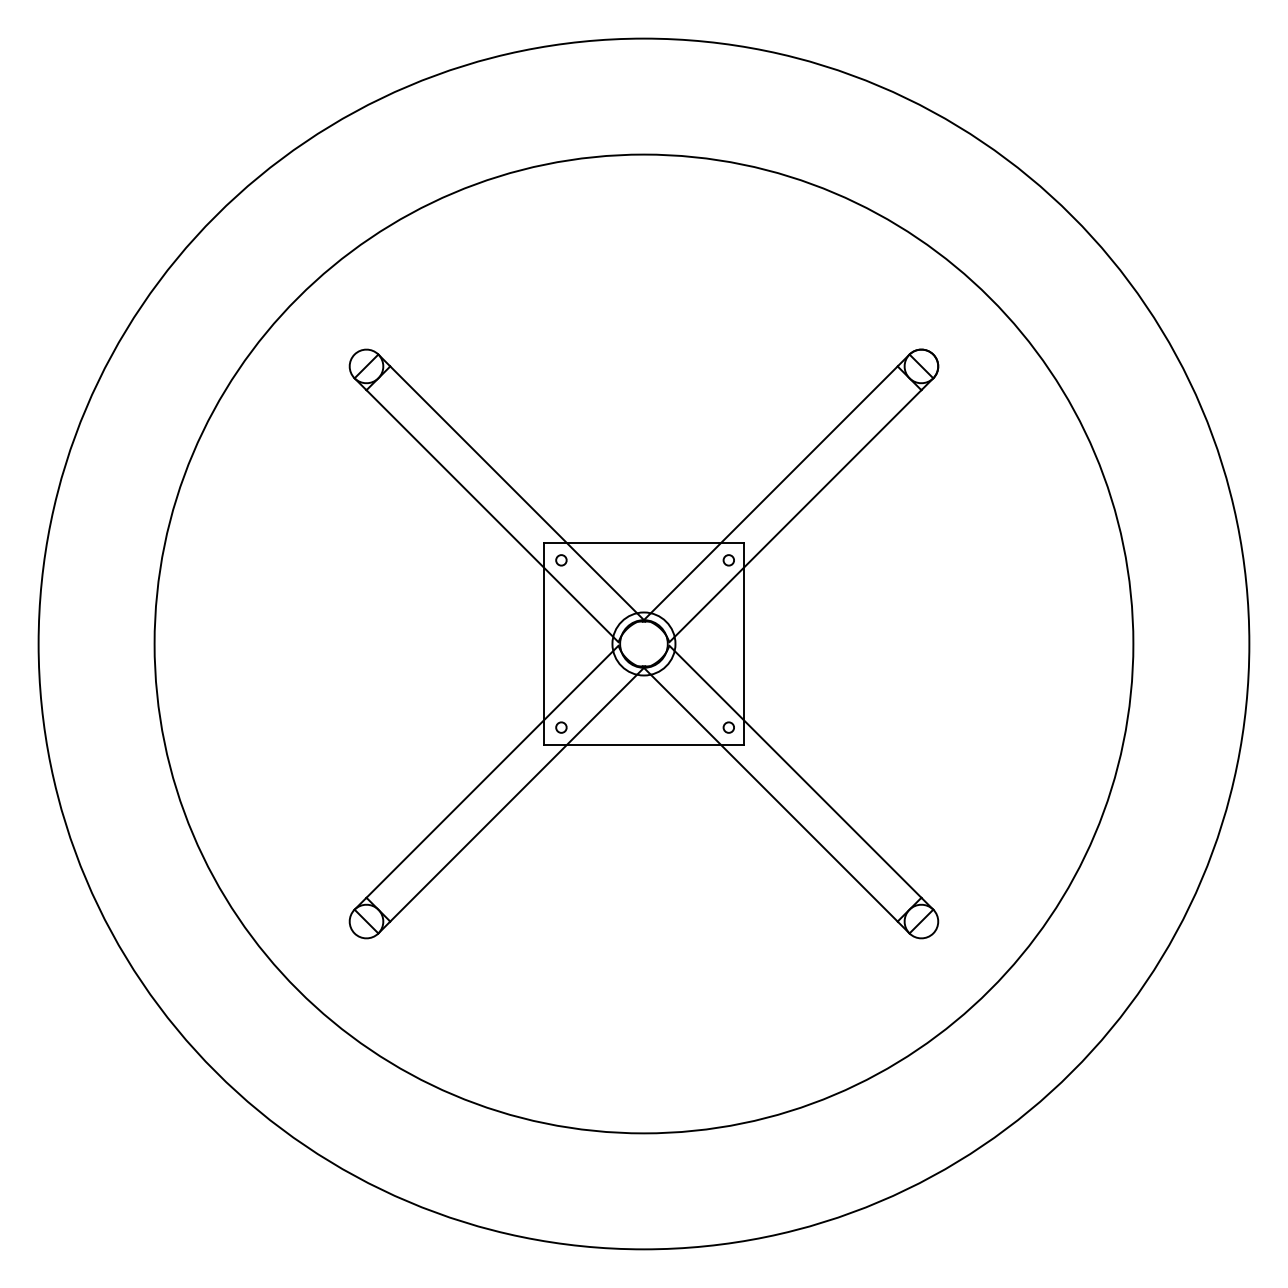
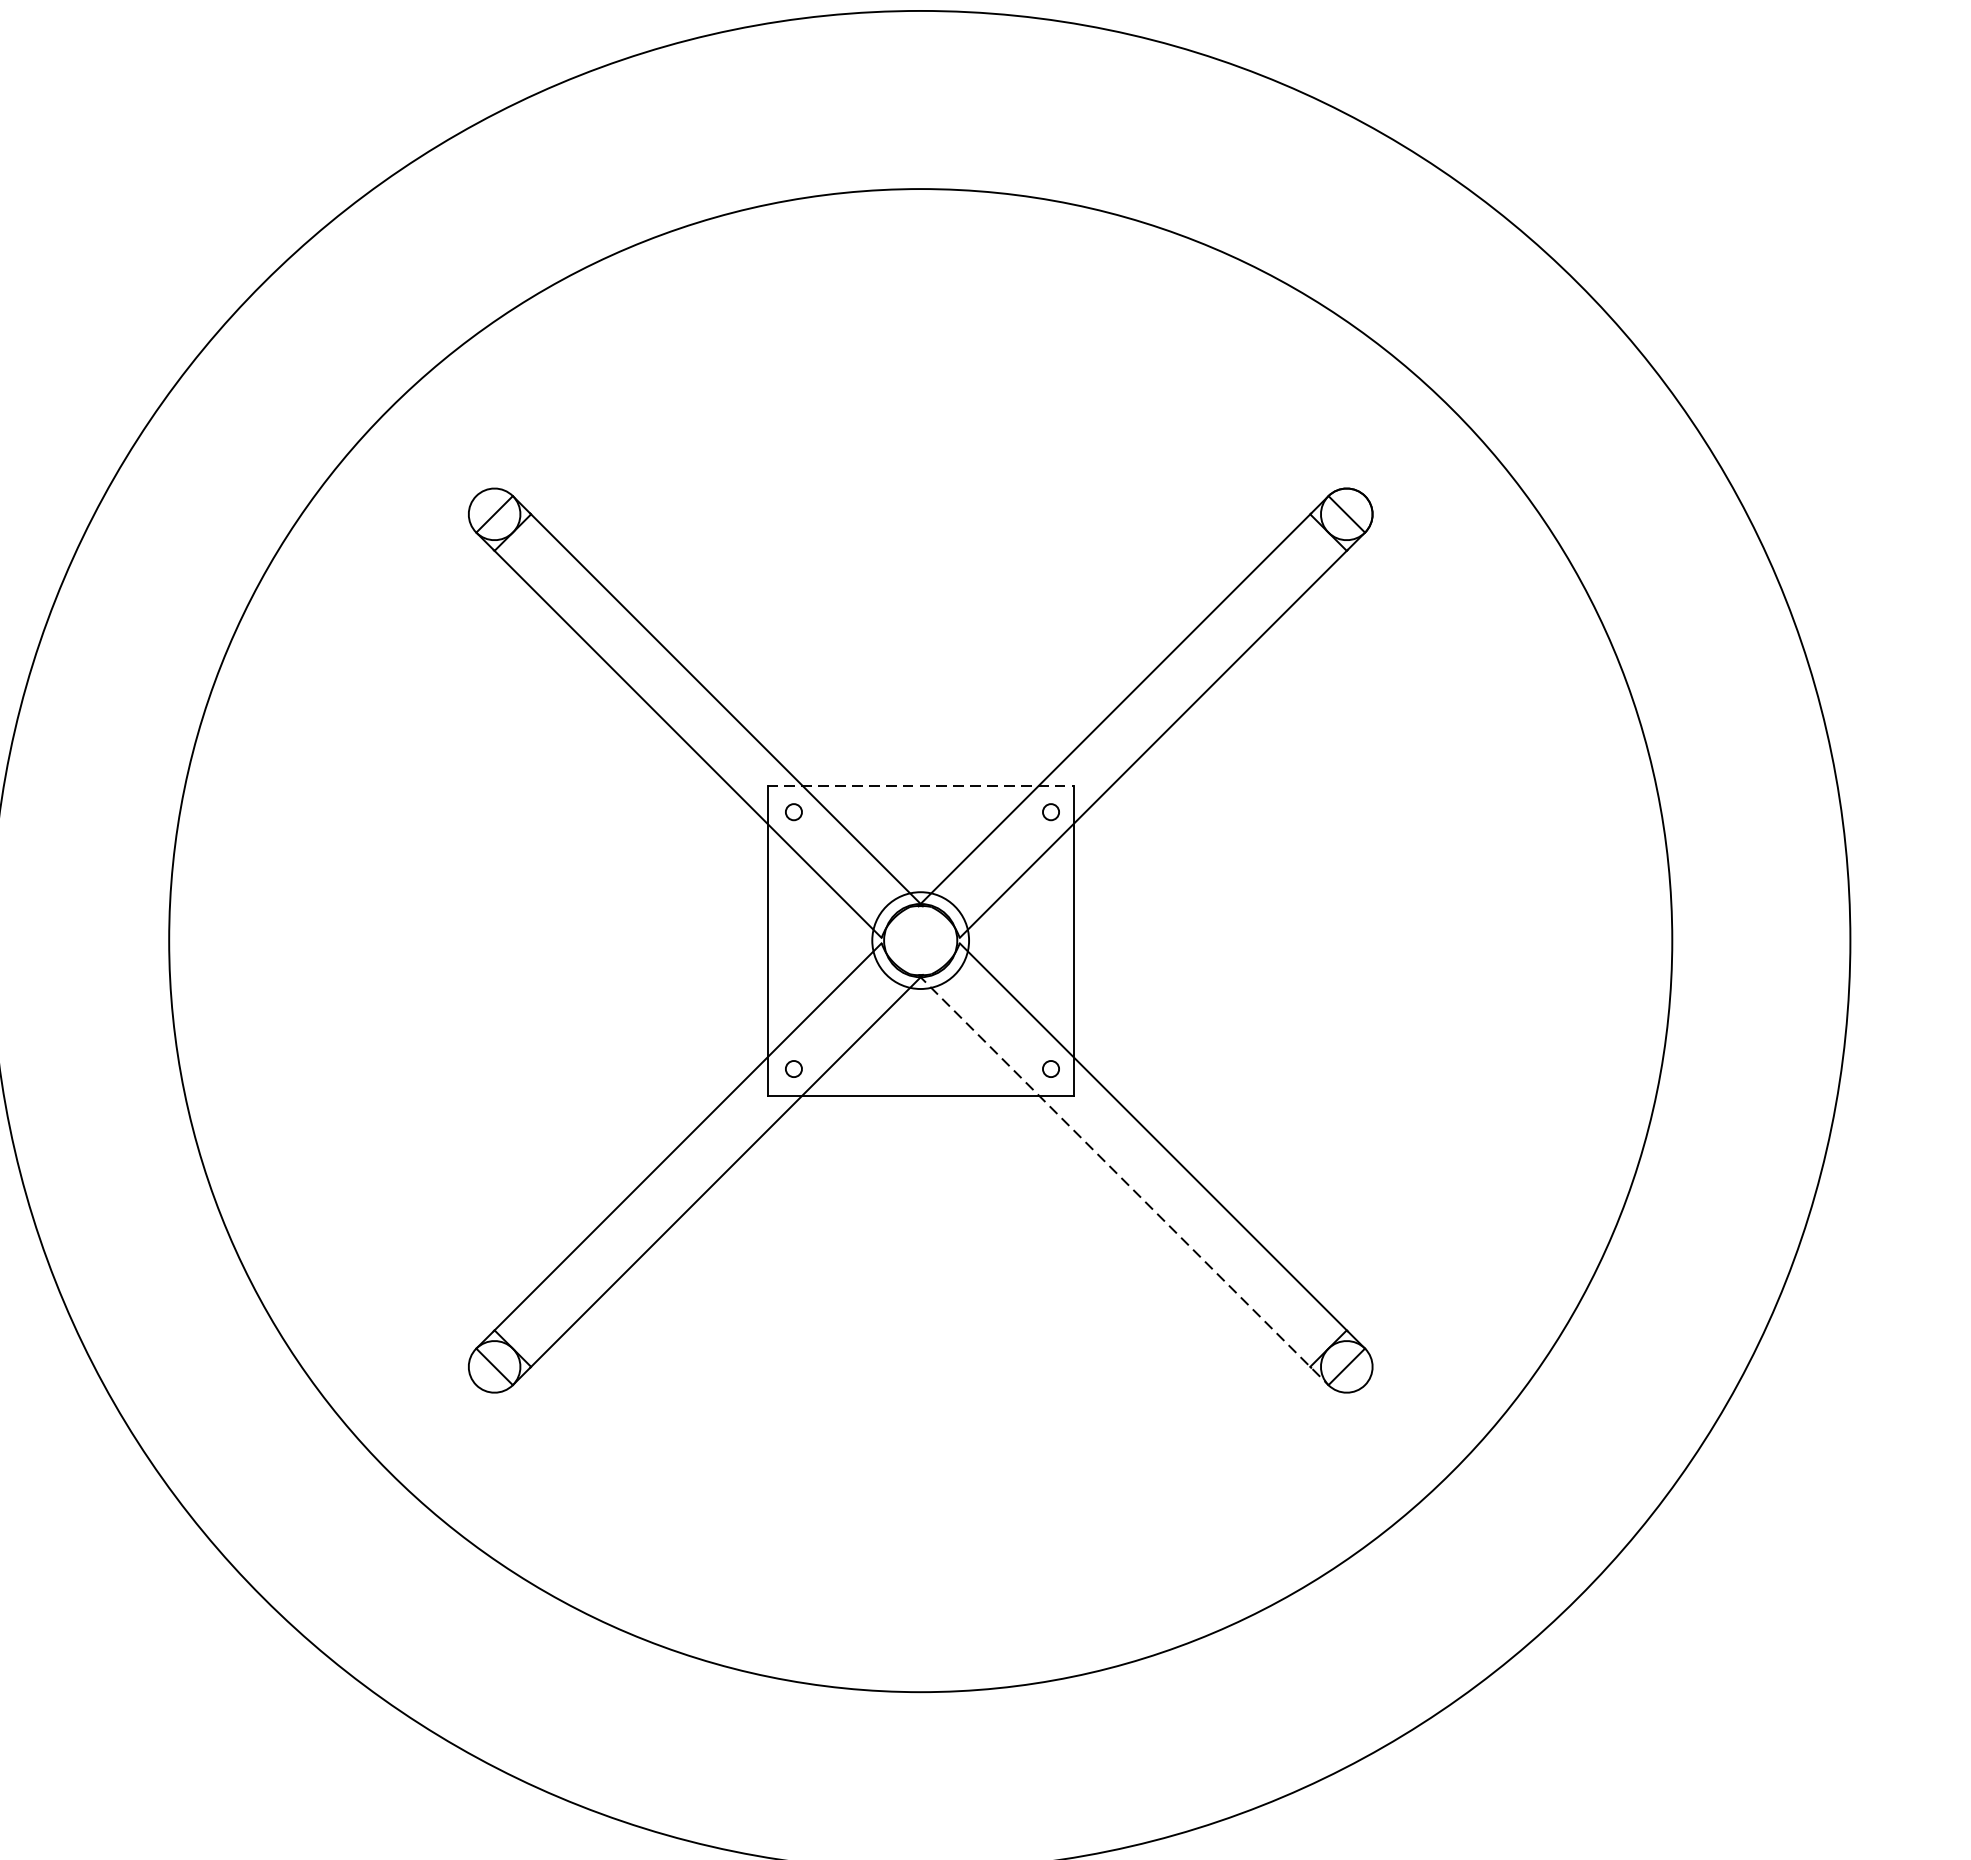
line: (643, 543) -> (919, 786), solid -> dashed
line: (775, 799) -> (1122, 1179), solid -> dashed

